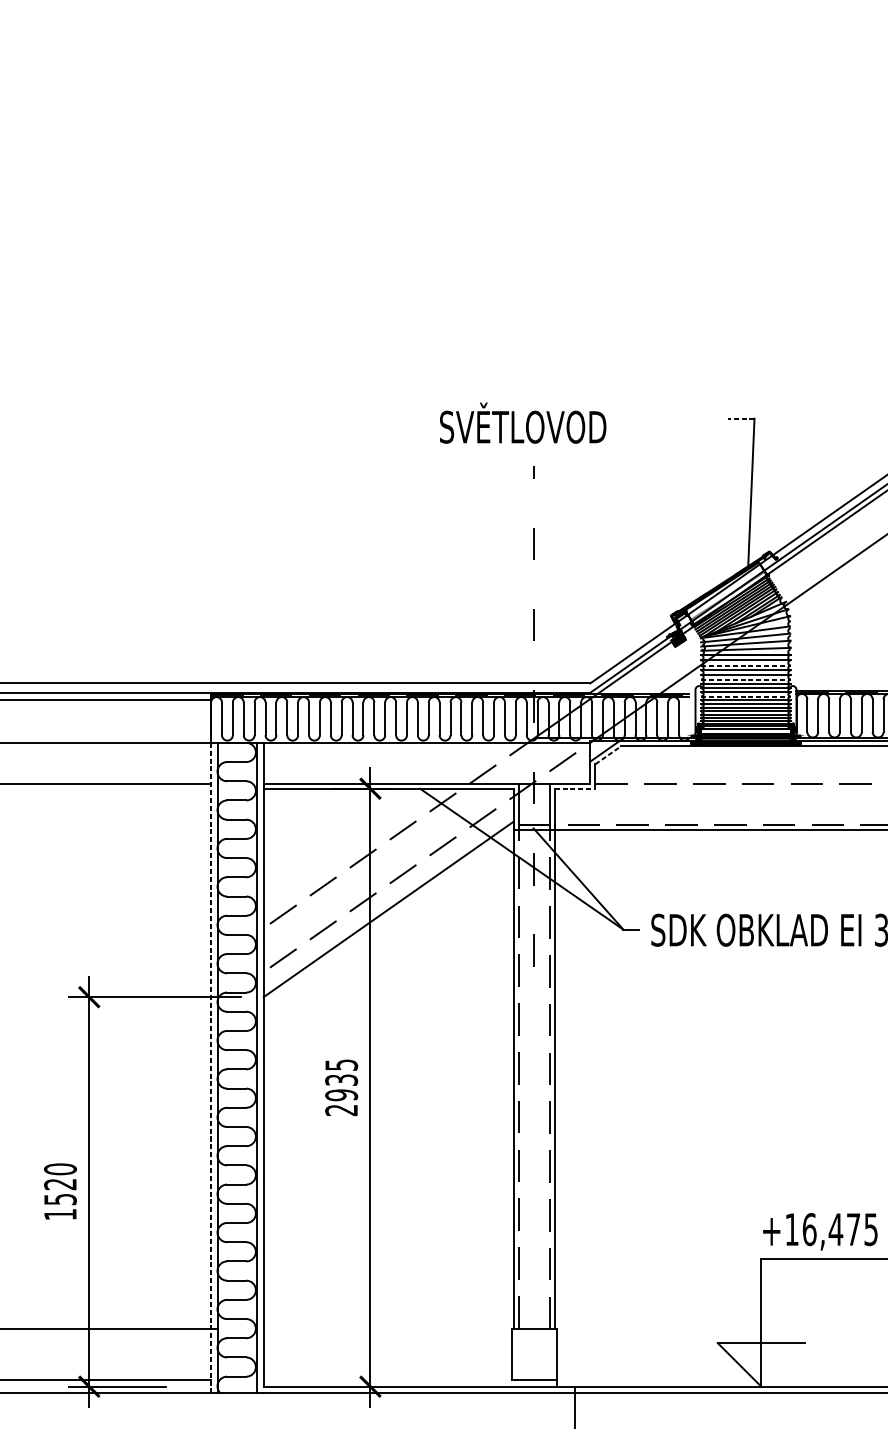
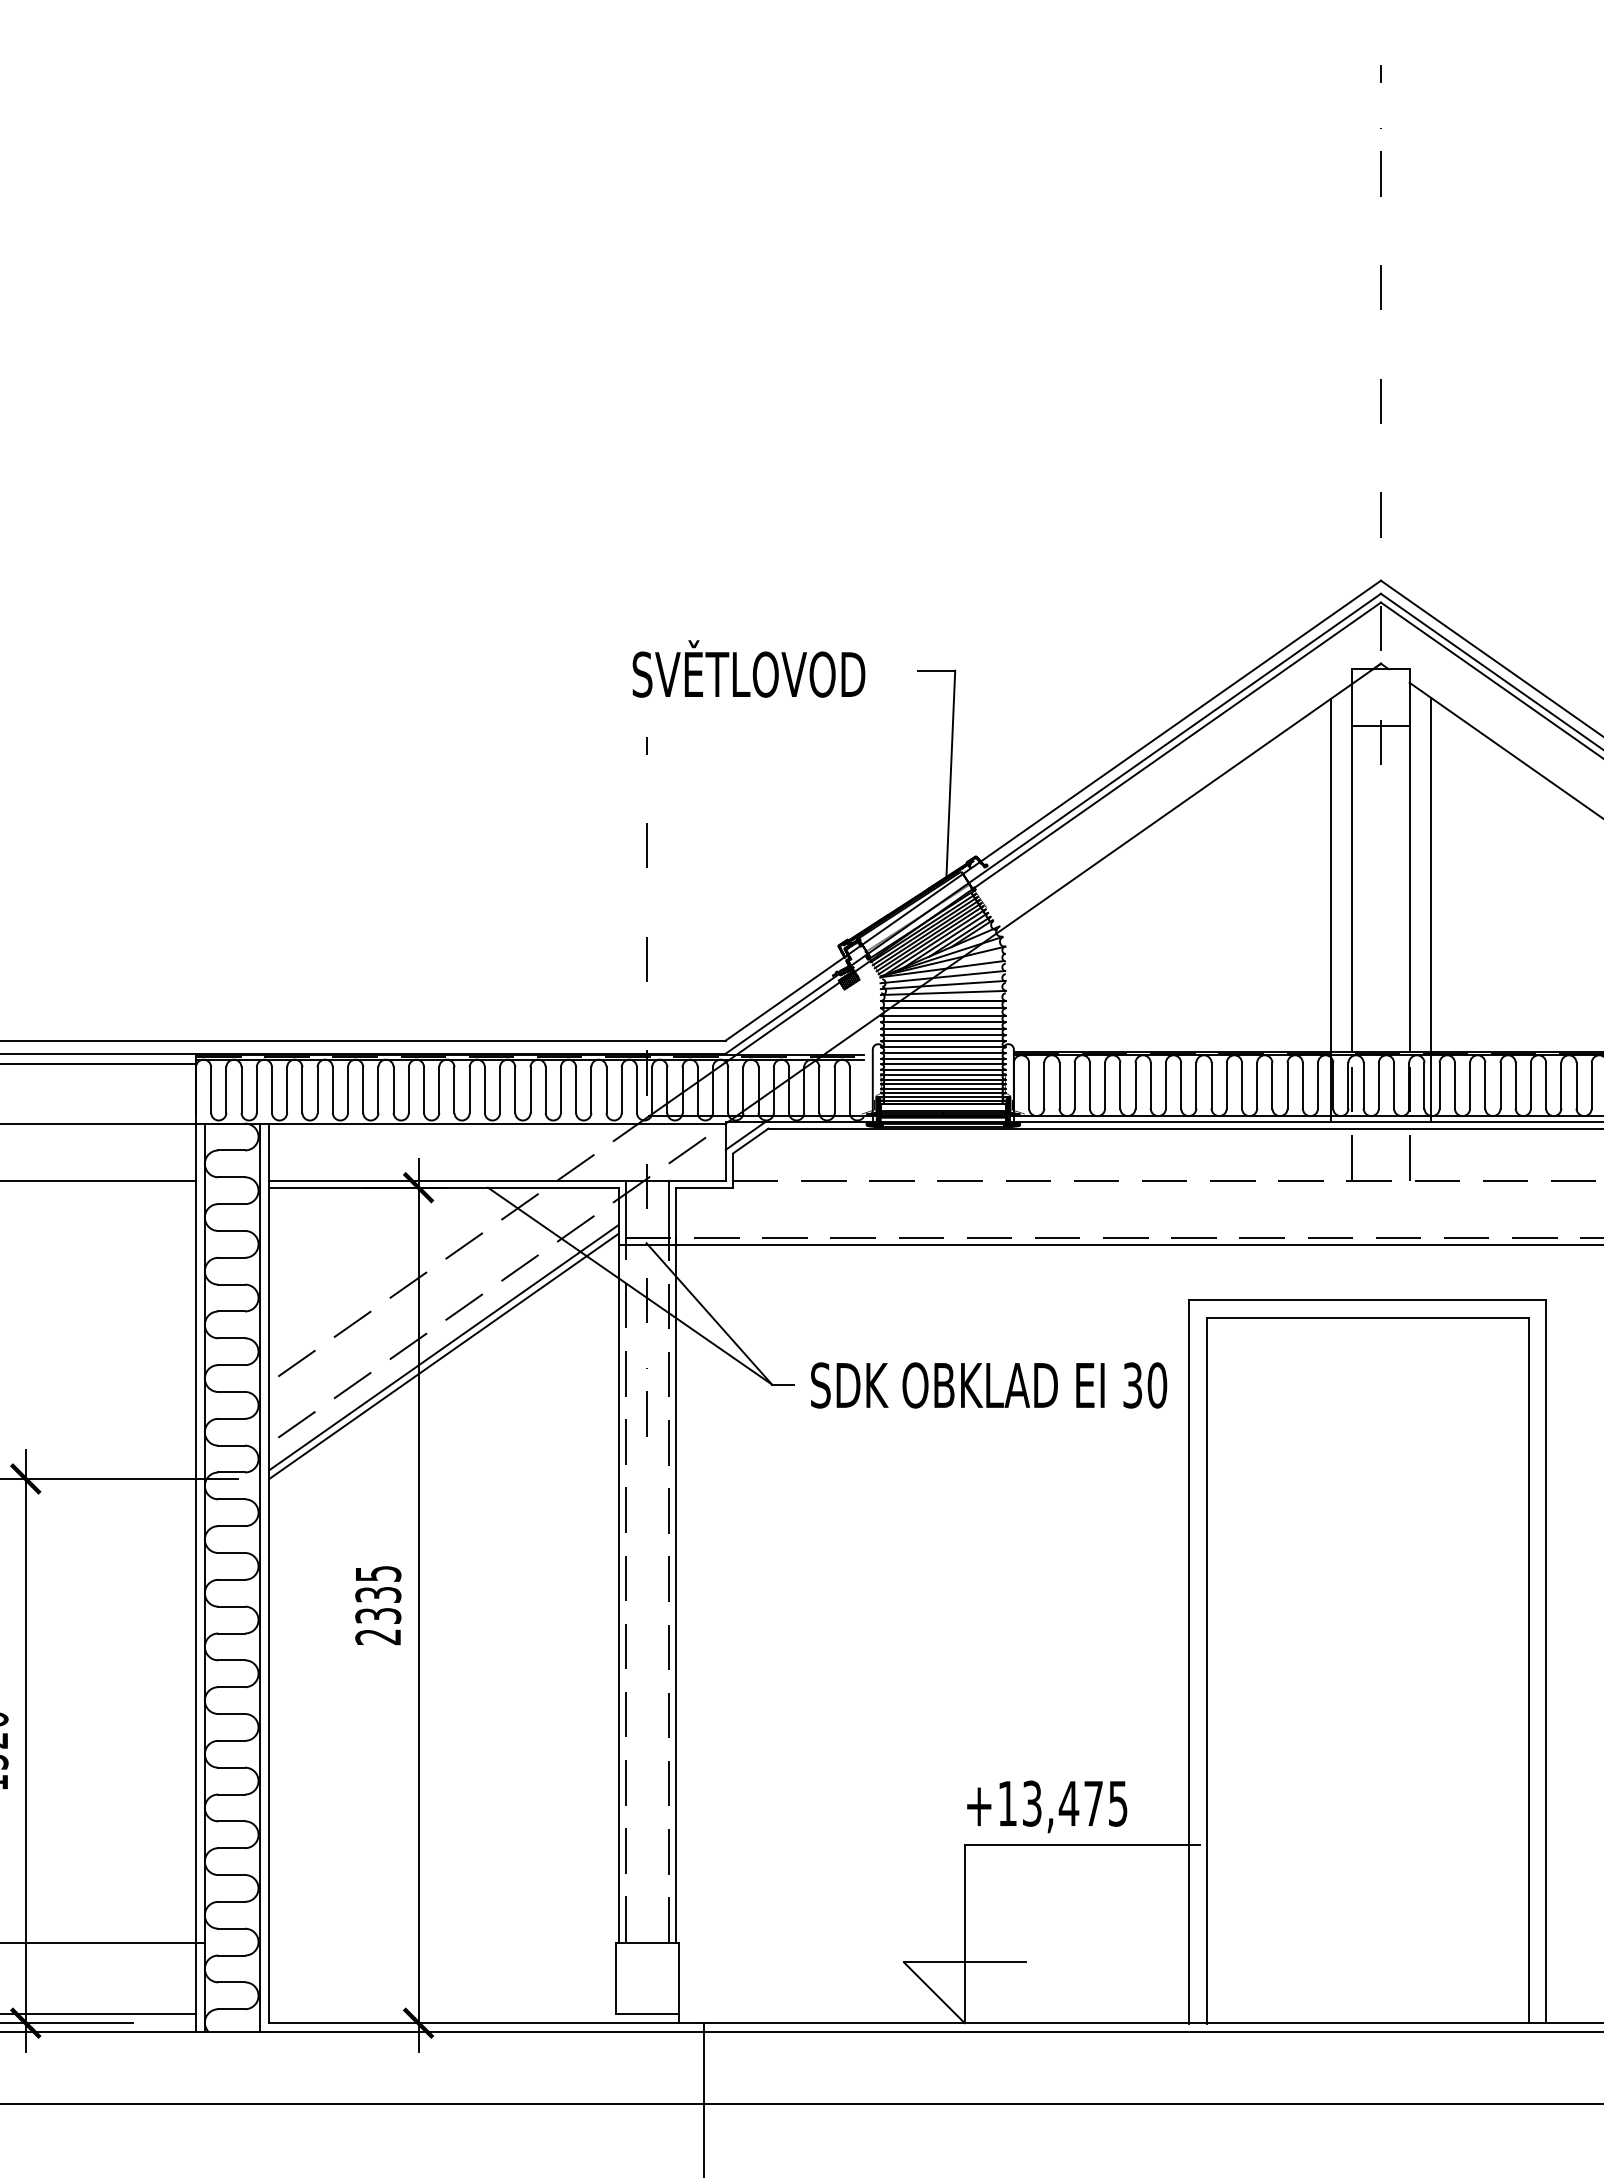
line: (741, 418) -> (936, 670), dashed -> solid
text: (522, 422) -> (748, 668), moved
line: (746, 665) -> (943, 1015), dashed -> solid
line: (746, 679) -> (943, 1035), dashed -> solid
line: (746, 696) -> (943, 1058), dashed -> solid
line: (607, 755) -> (750, 1141), dashed -> solid
line: (575, 788) -> (705, 1187), dashed -> solid
line: (388, 903) -> (443, 1347), added
line: (210, 1068) -> (195, 1578), dashed -> solid
text: (341, 1094) -> (378, 1615), 2935 -> 2335
text: (809, 1229) -> (1032, 1803), +16,475 -> +13,475

